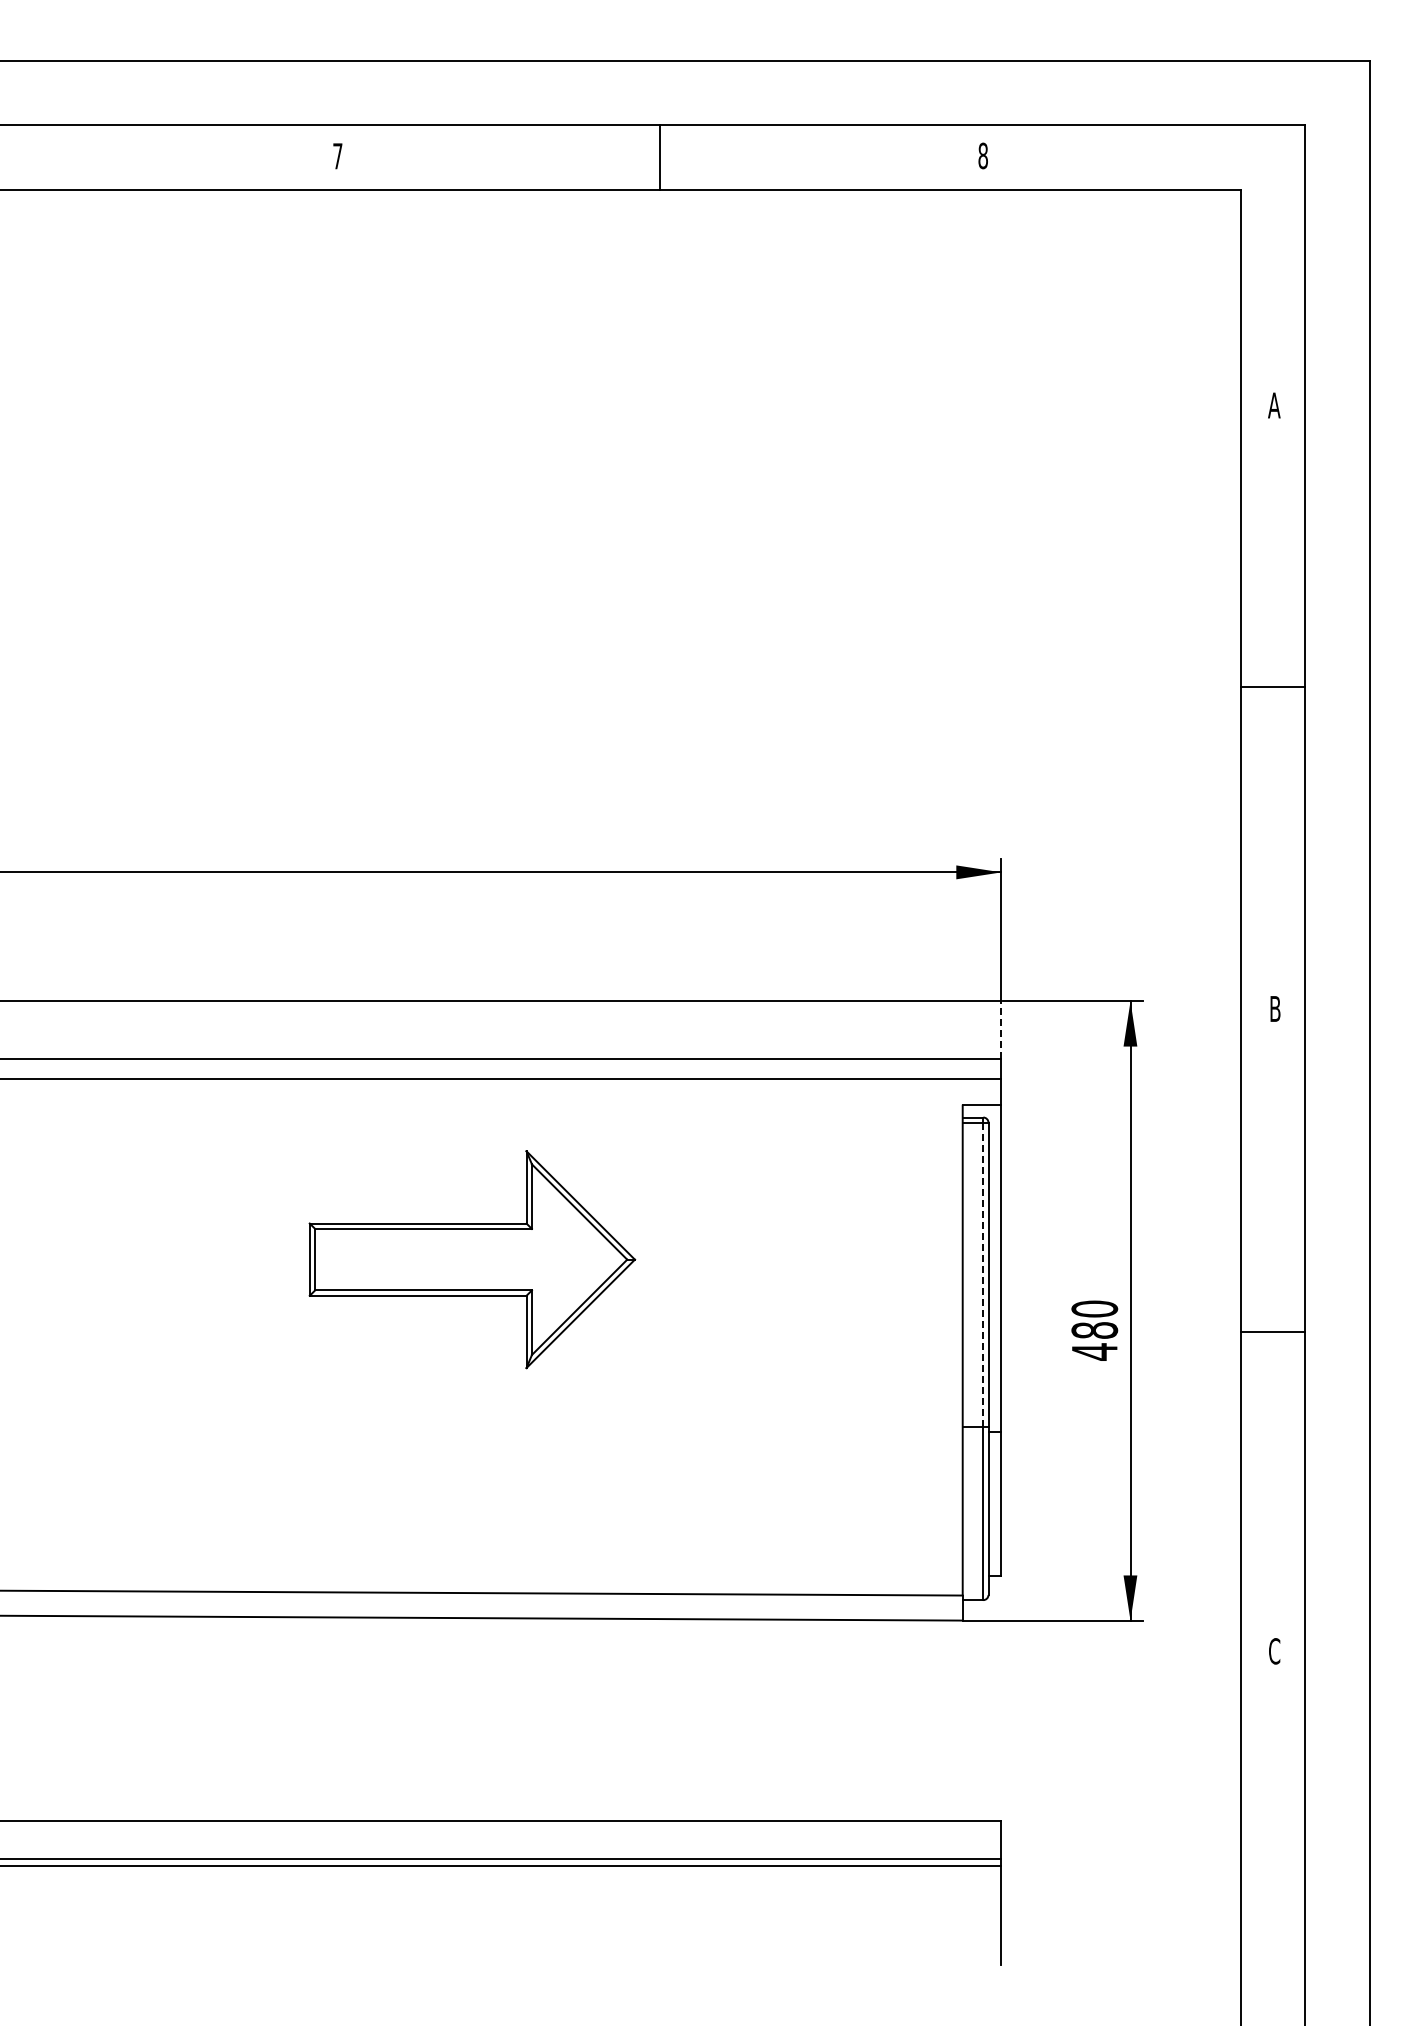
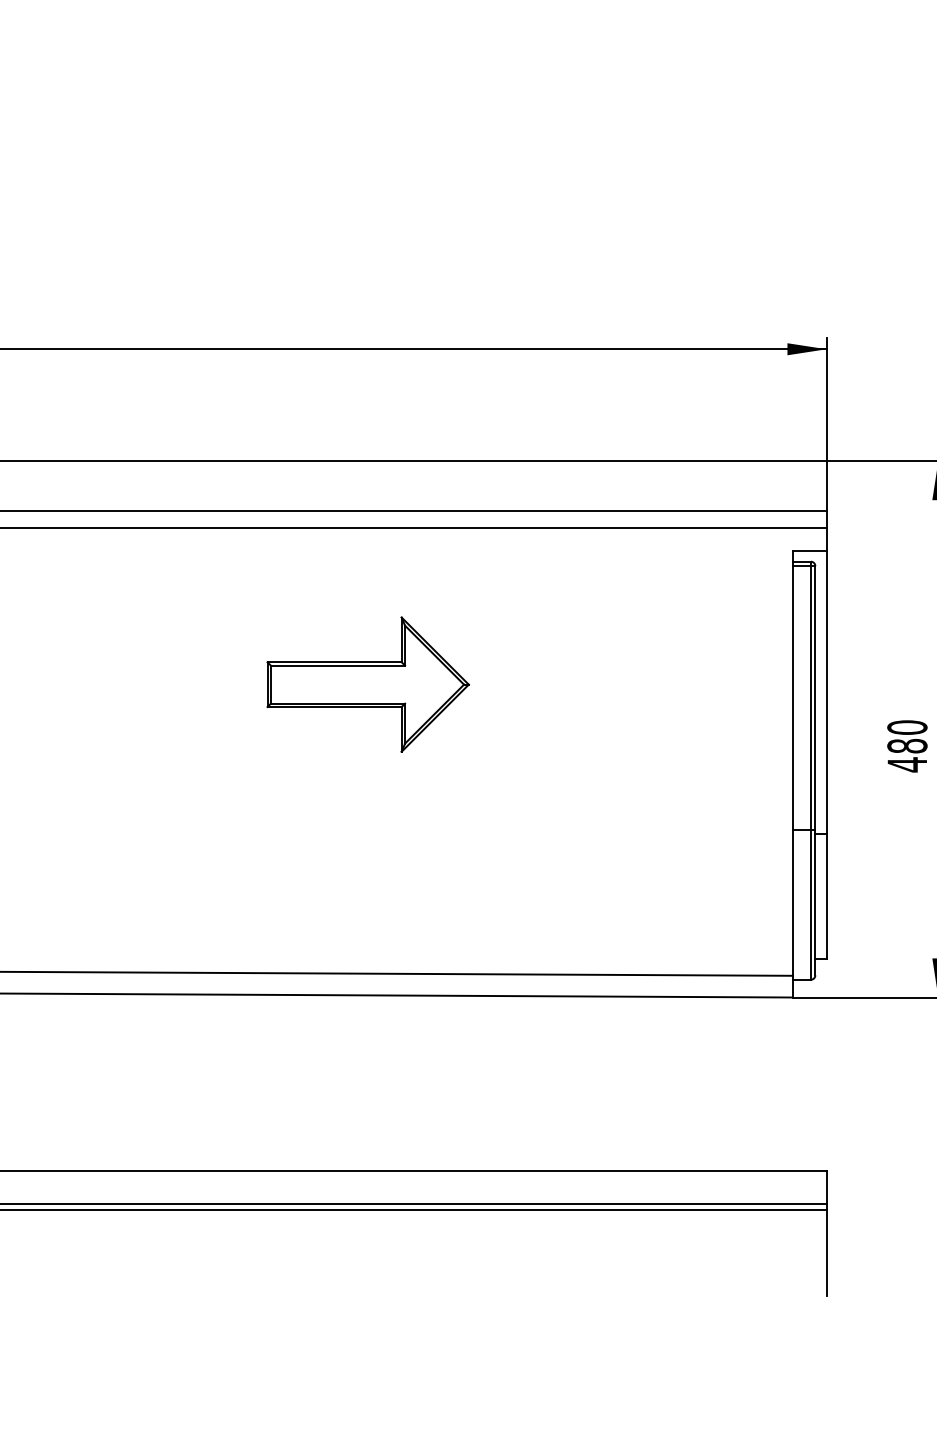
line: (1001, 1029) -> (826, 485), dashed -> solid
part: (472, 1258) -> (368, 683), size x0.71
line: (983, 1274) -> (811, 697), dashed -> solid

